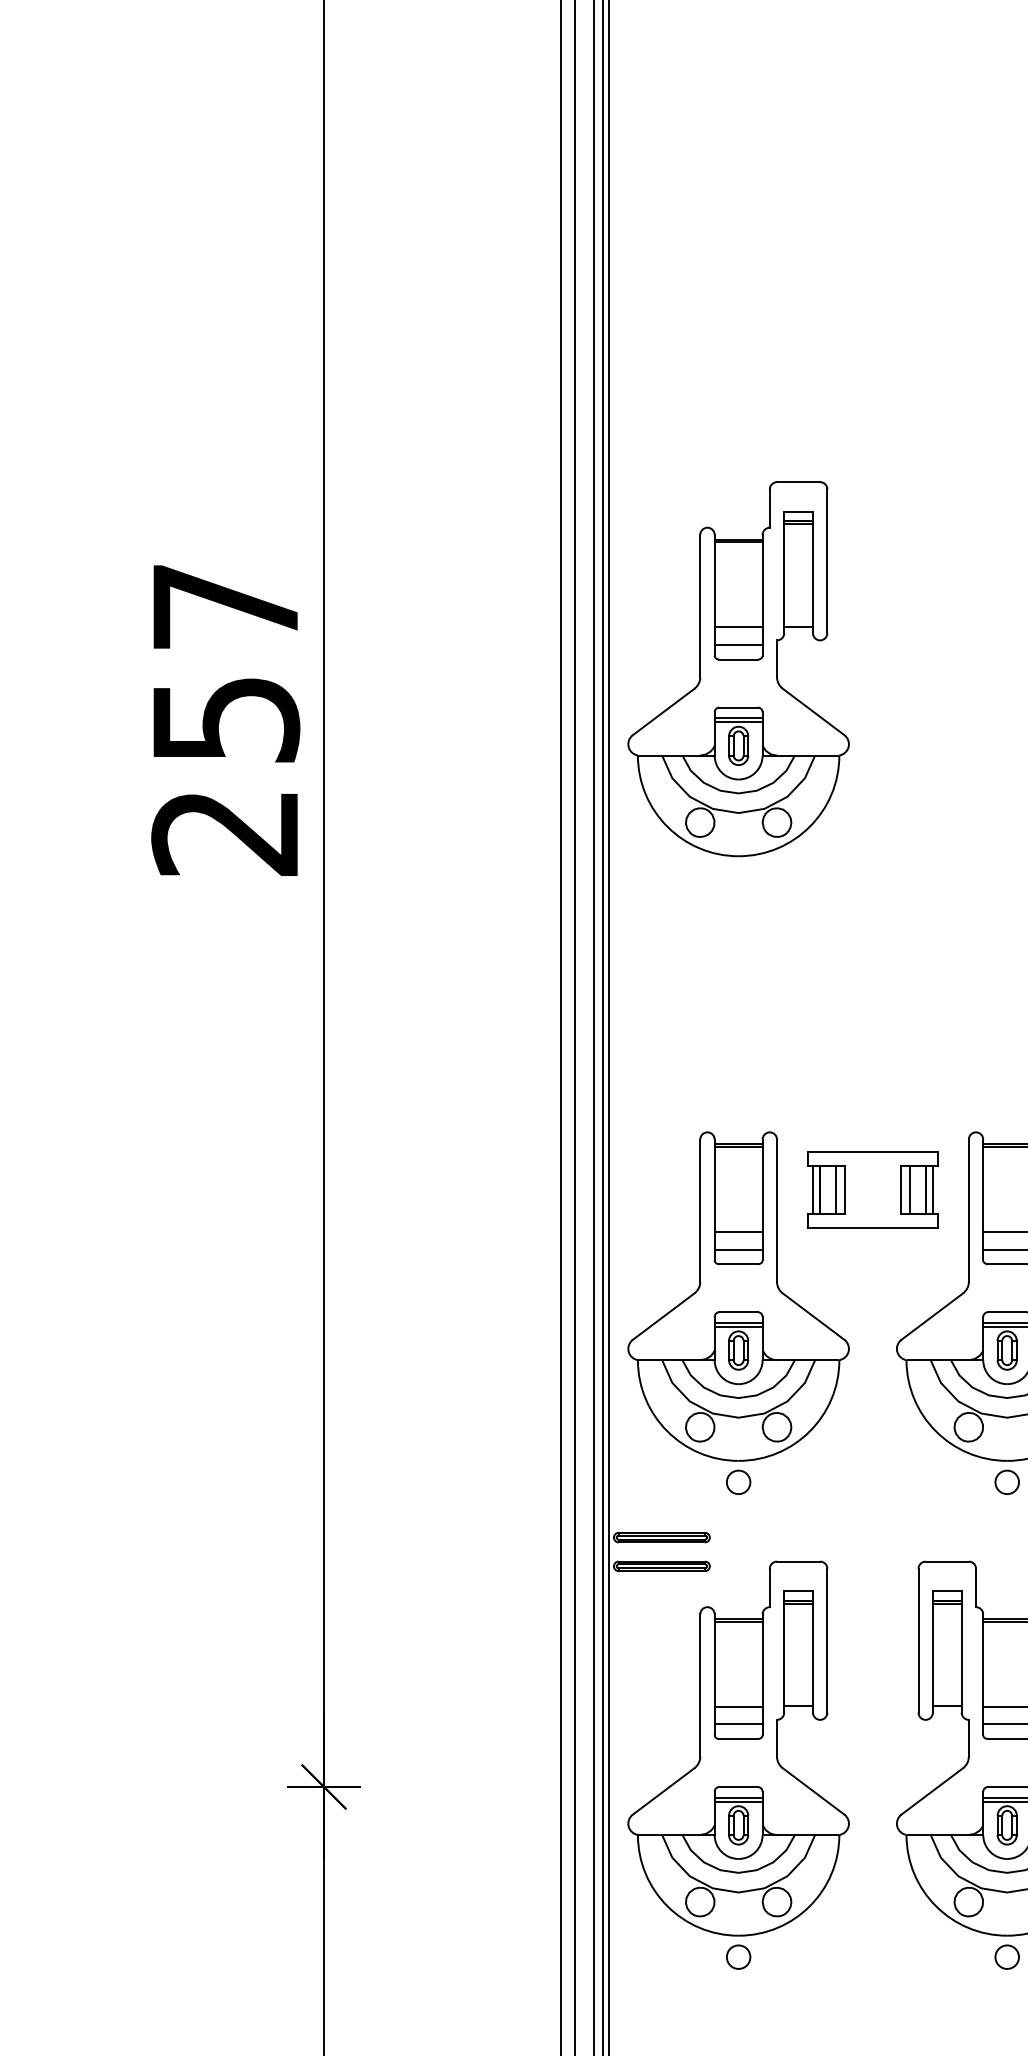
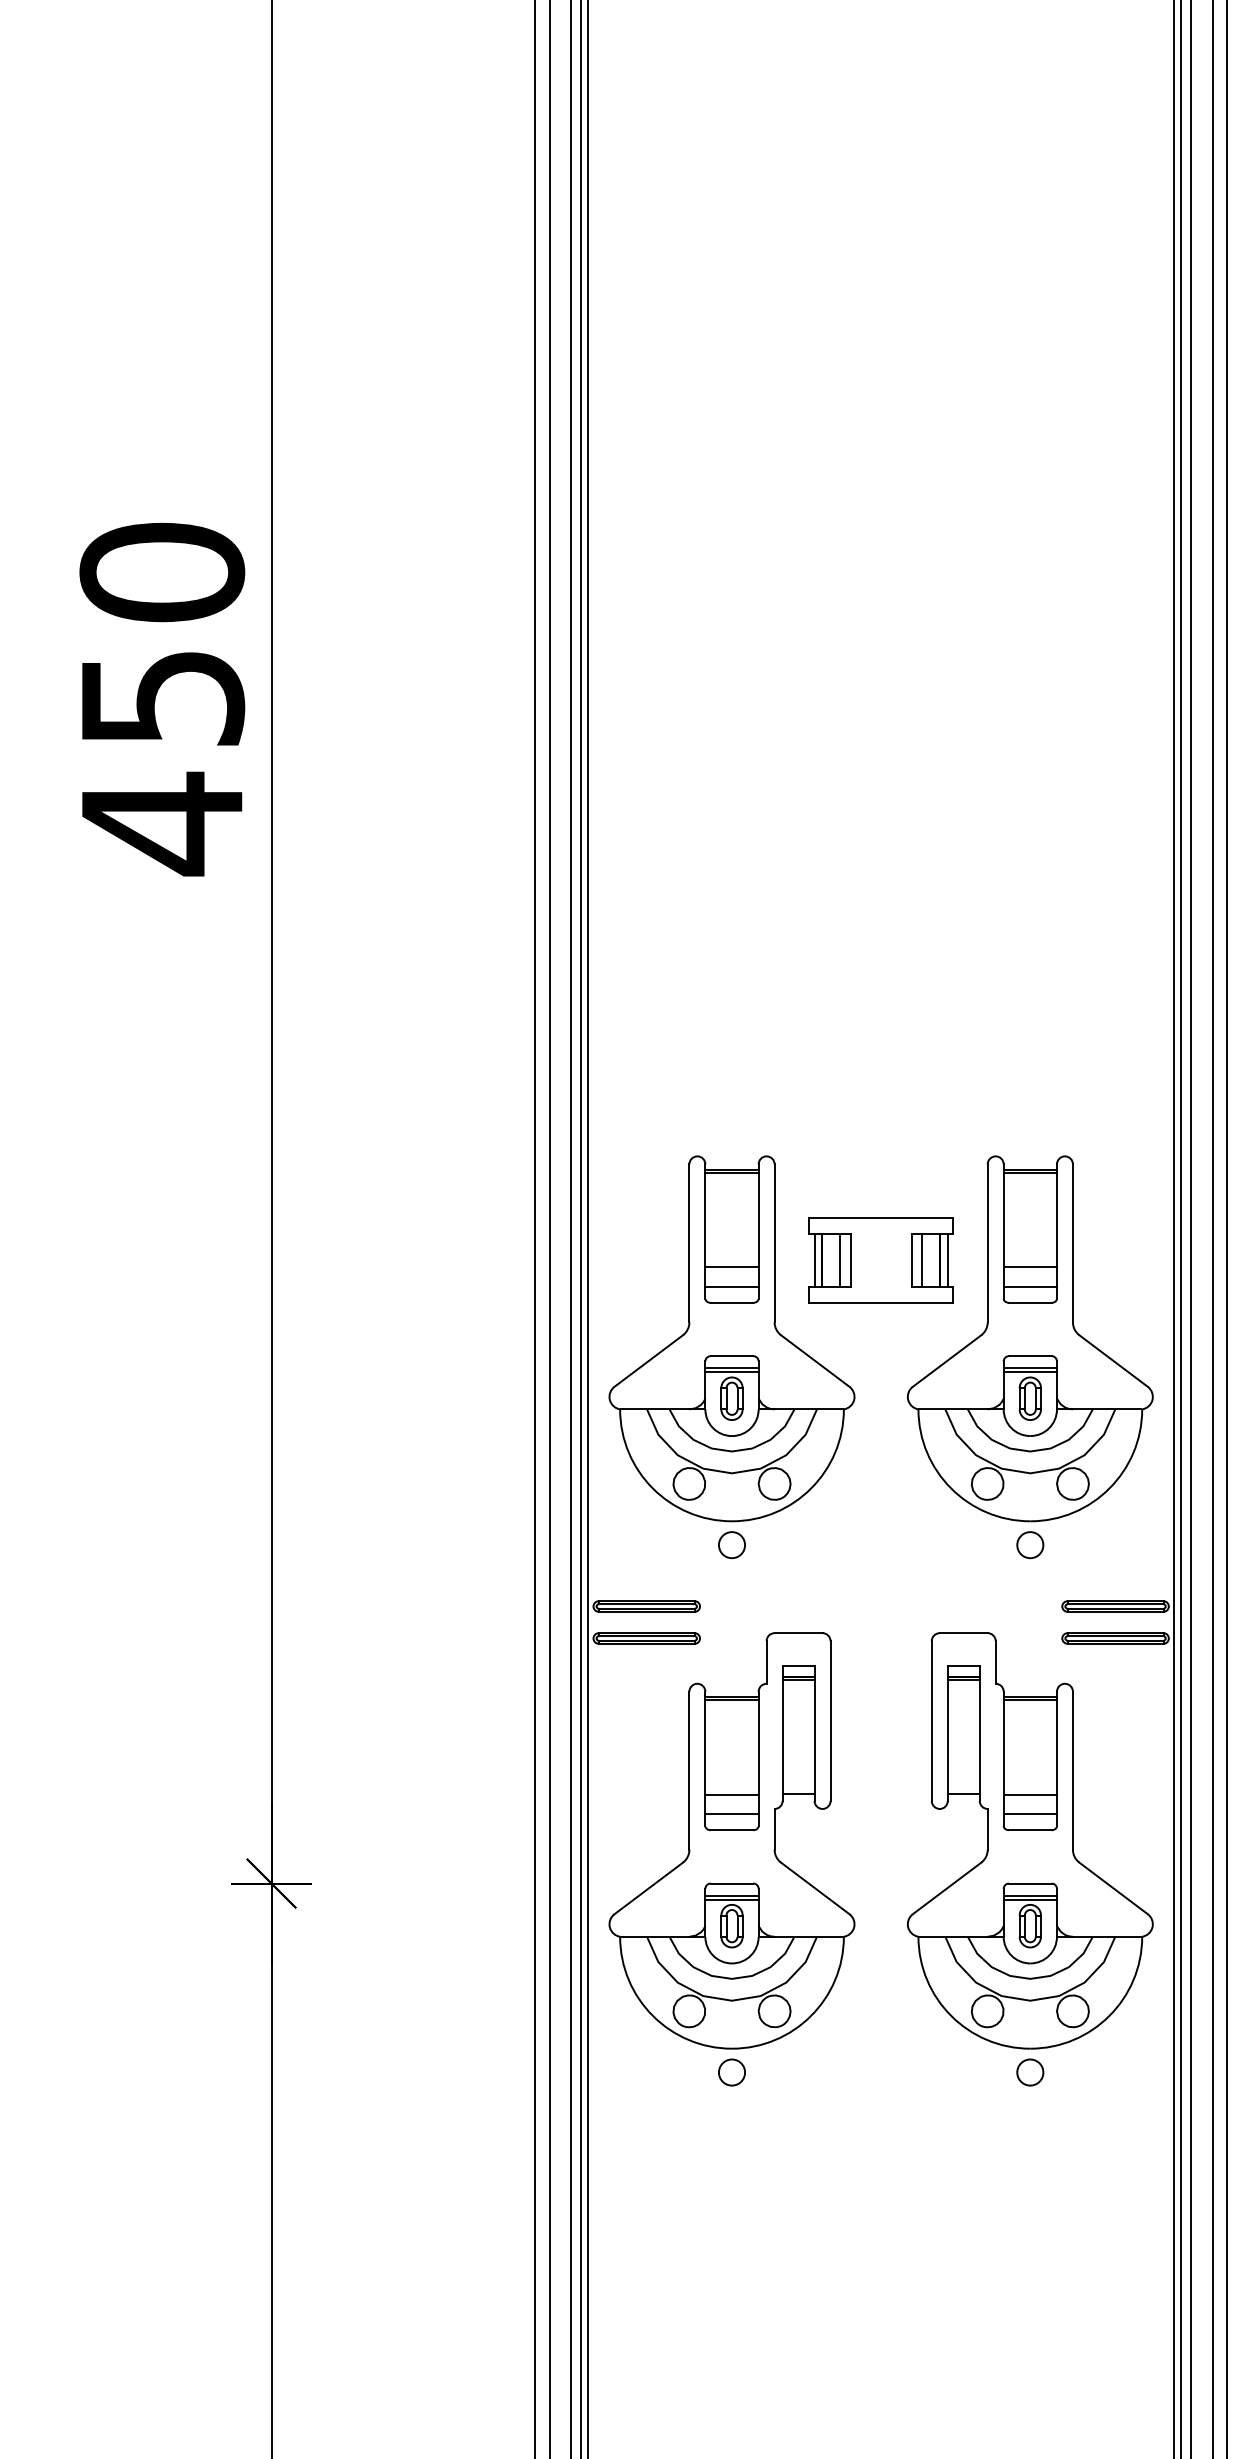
part: (738, 668) -> (731, 641), removed
text: (225, 721) -> (162, 699), 257 -> 450
part: (872, 1190) -> (880, 1260), moved

